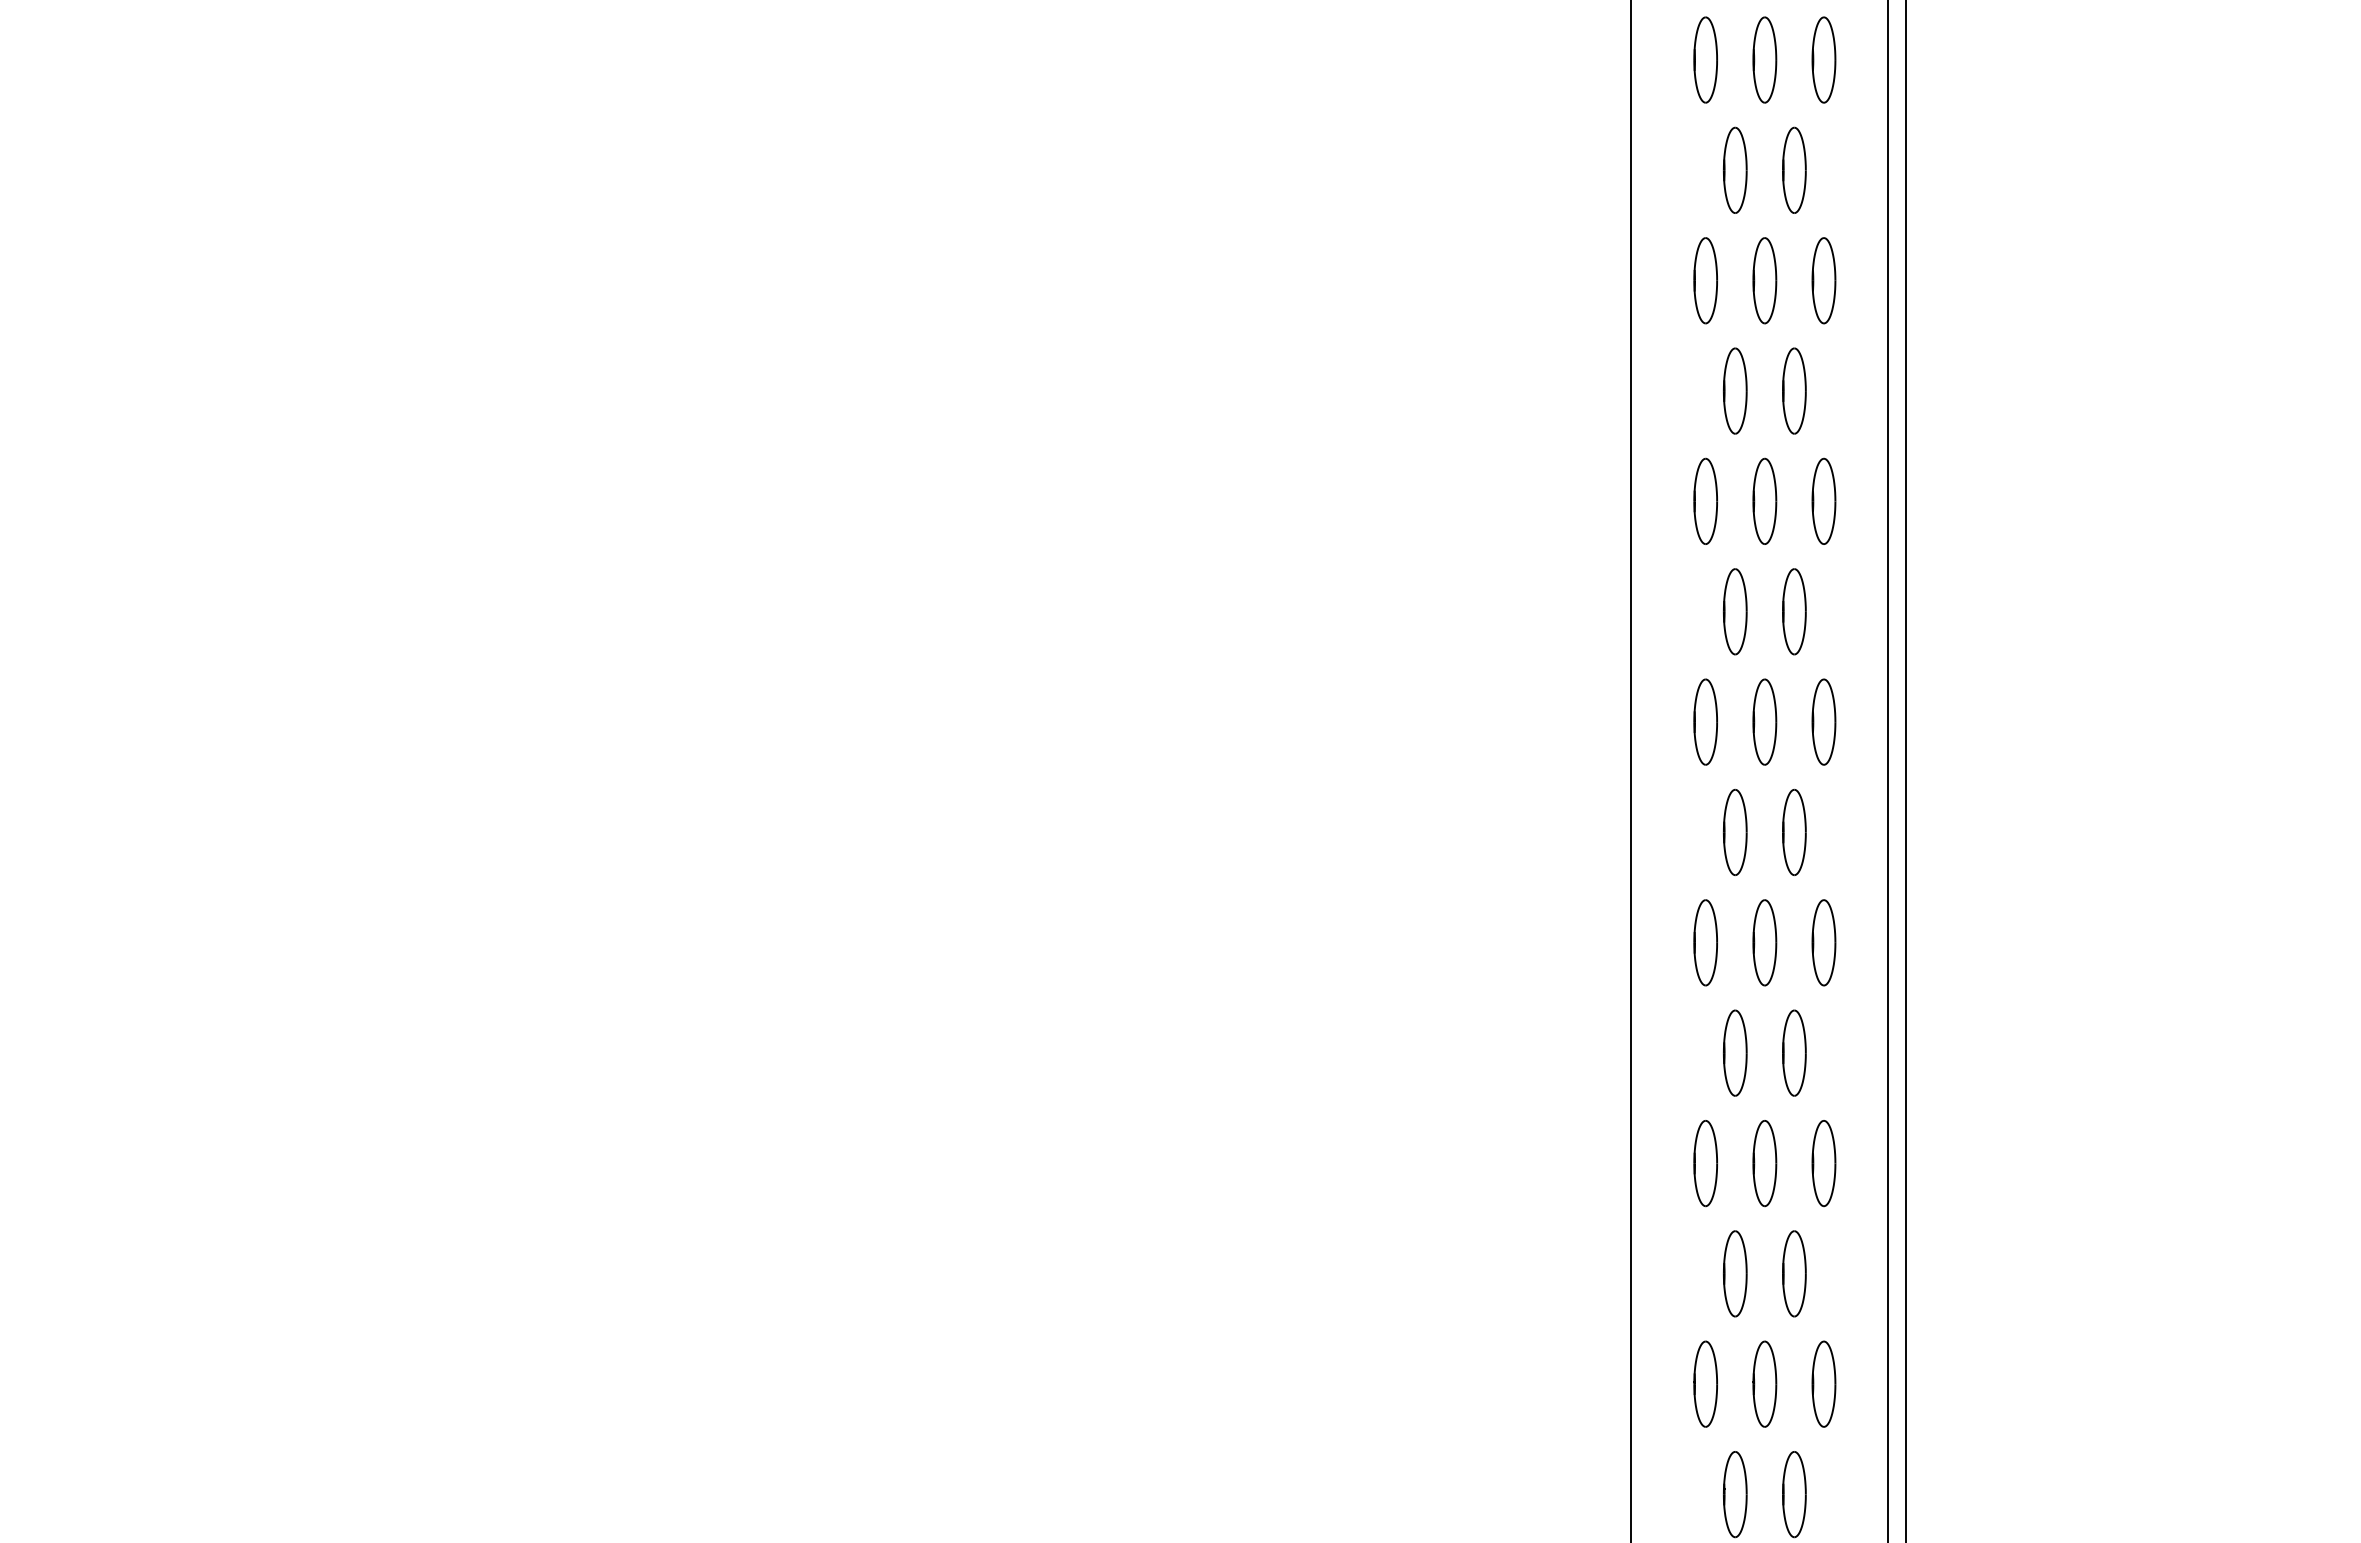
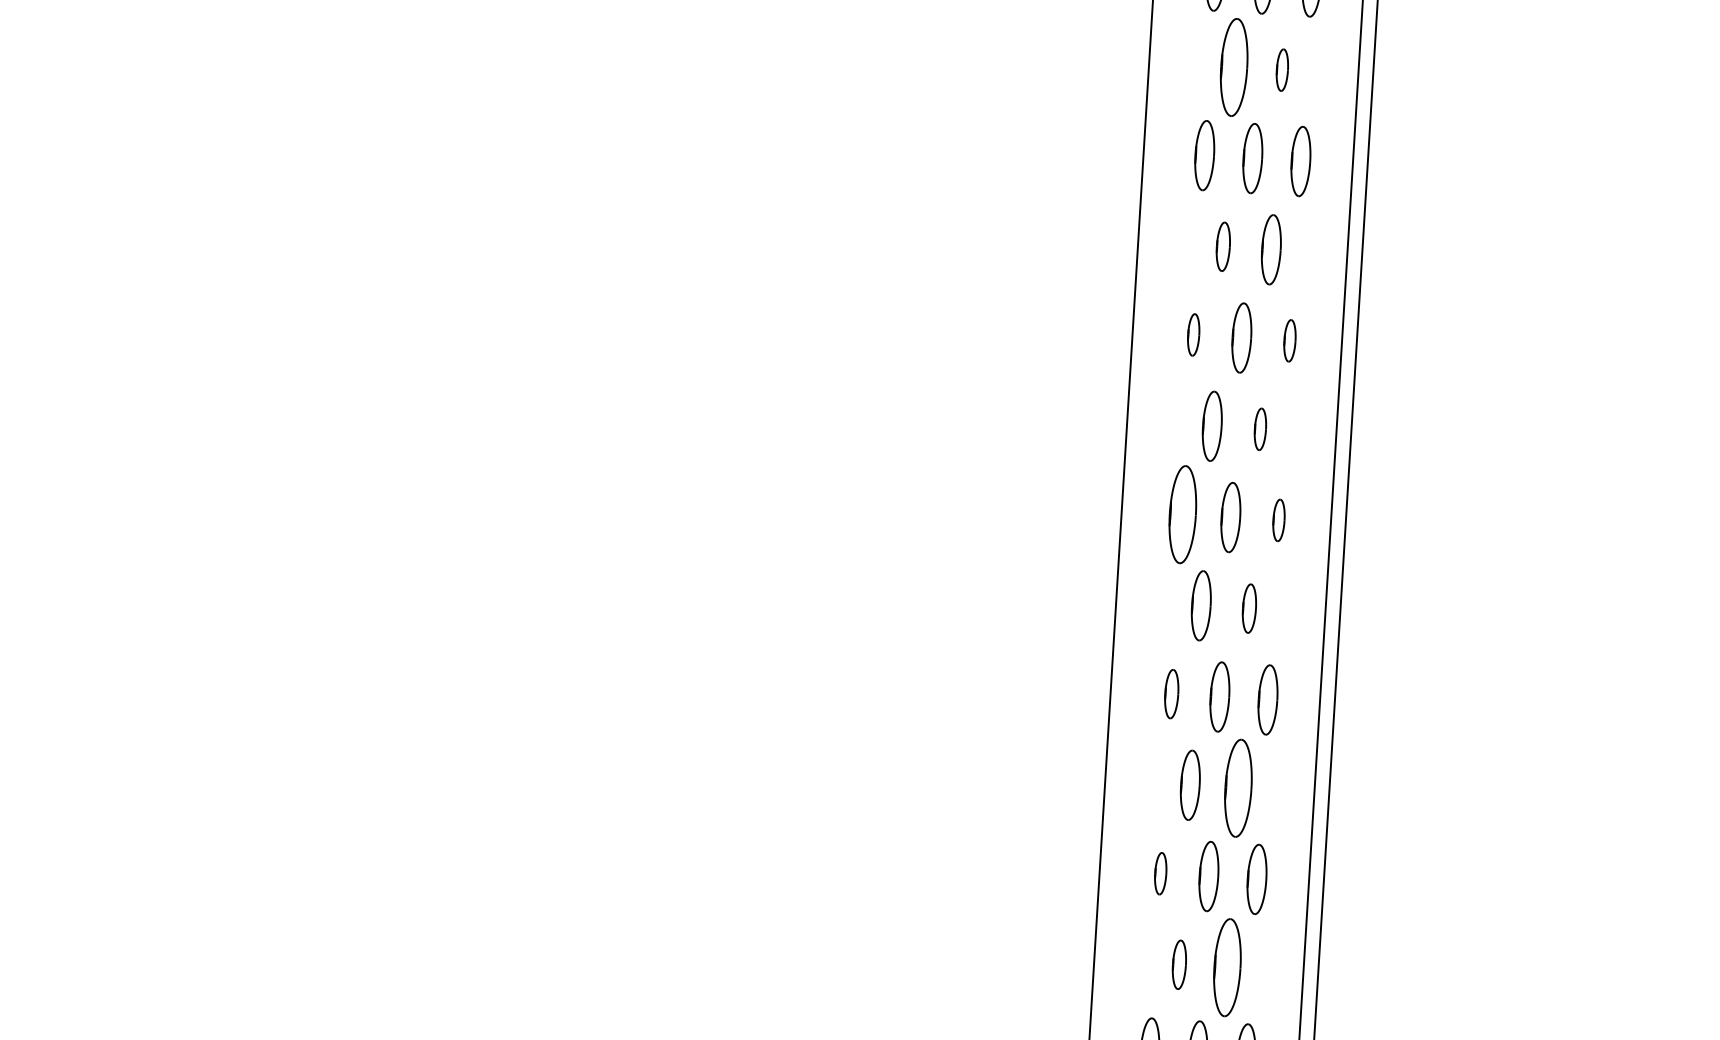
part: (1735, 169) -> (1234, 66), size x1.4
part: (1794, 169) -> (1282, 69), size x0.6
part: (1735, 390) -> (1223, 246), size x0.7
part: (1705, 500) -> (1193, 334), size x0.6
part: (1823, 500) -> (1289, 340), size x0.6
part: (1794, 611) -> (1260, 429), size x0.6
part: (1705, 721) -> (1182, 514), size x1.4
part: (1823, 721) -> (1278, 519), size x0.6
part: (1794, 831) -> (1249, 607), size x0.7
part: (1705, 942) -> (1171, 693), size x0.7
part: (1794, 1052) -> (1238, 787), size x1.4
part: (1705, 1163) -> (1160, 873), size x0.6
part: (1735, 1273) -> (1179, 964), size x0.7
part: (1794, 1273) -> (1227, 967), size x1.4

